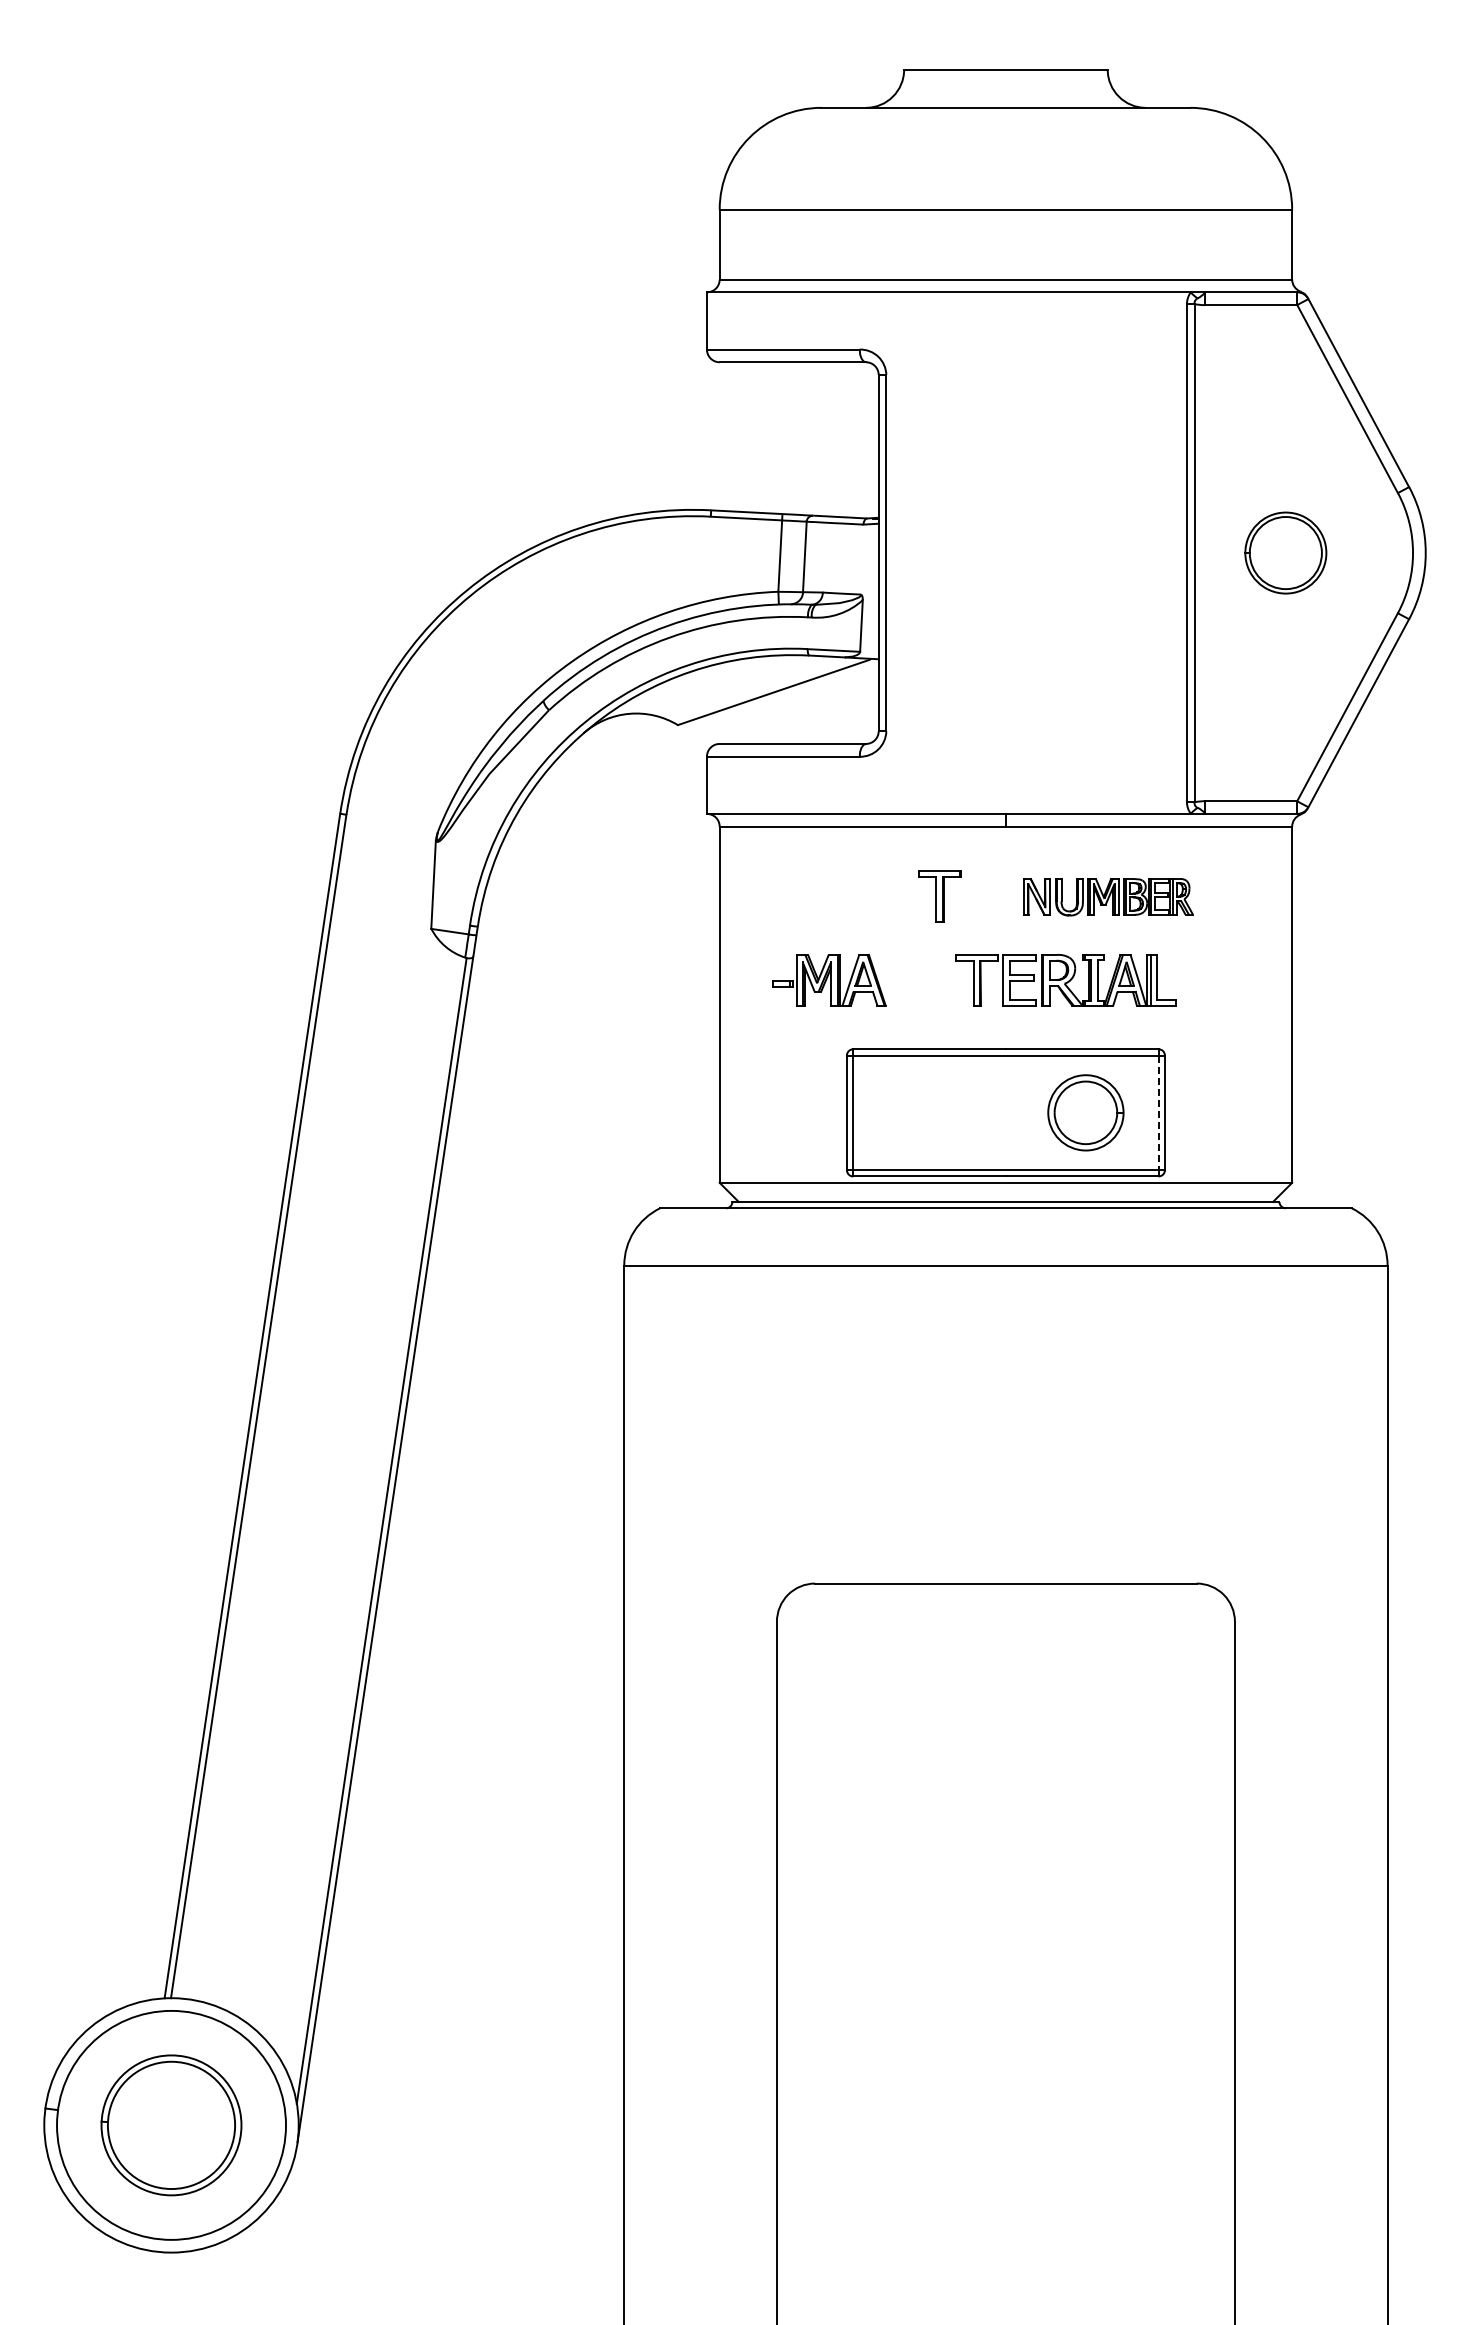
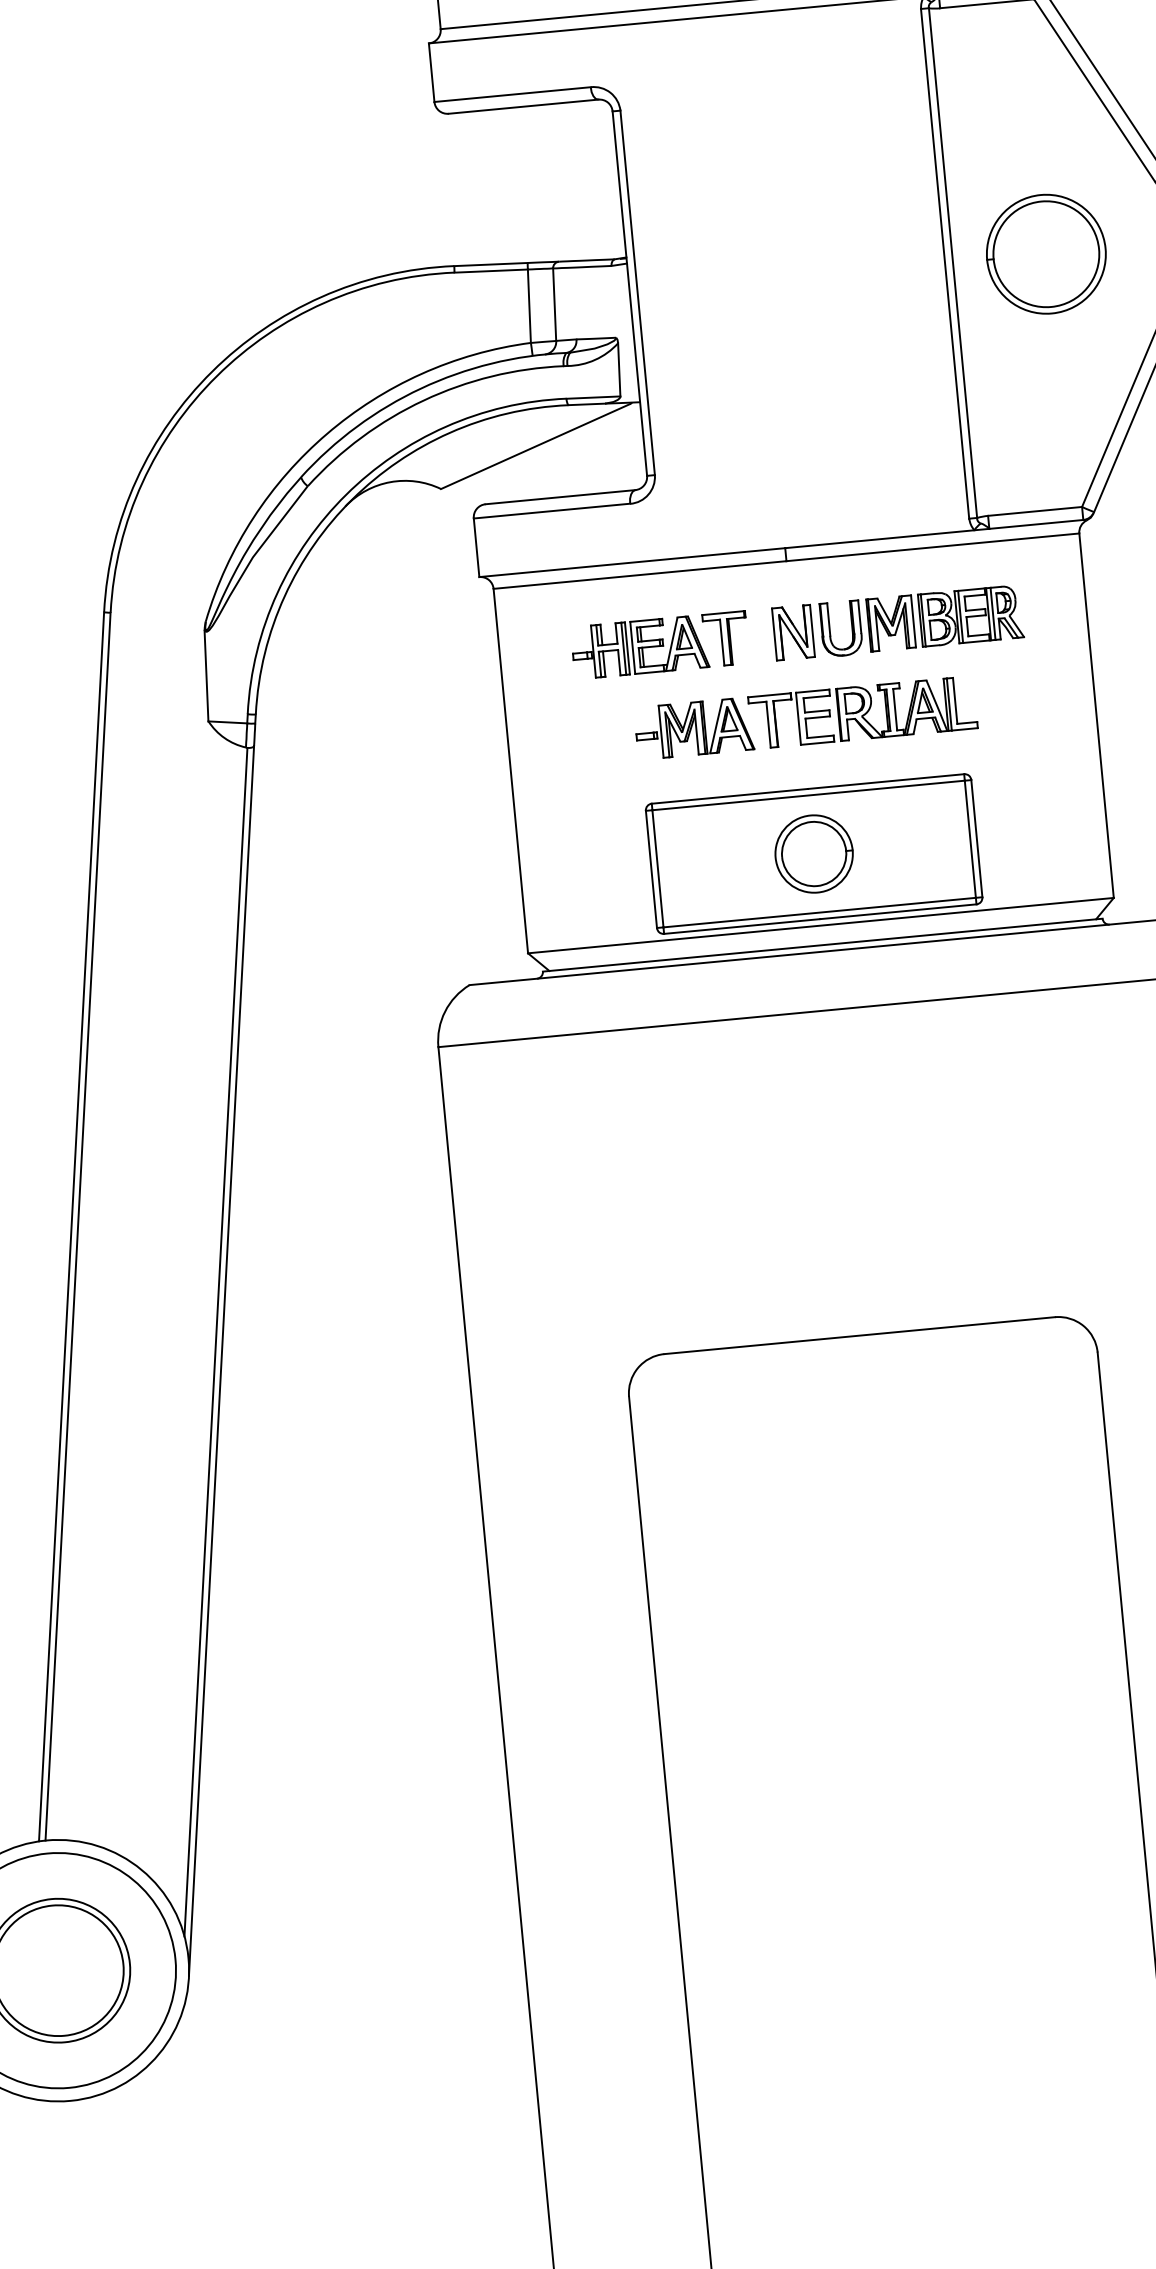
part: (1285, 552) -> (1045, 253), size x1.43
part: (856, 896) -> (640, 647), added
part: (1108, 897) -> (898, 623), size x1.43
part: (829, 980) -> (694, 728), moved
part: (1085, 1112) -> (813, 853), moved
line: (1158, 1113) -> (970, 839), dashed -> solid

